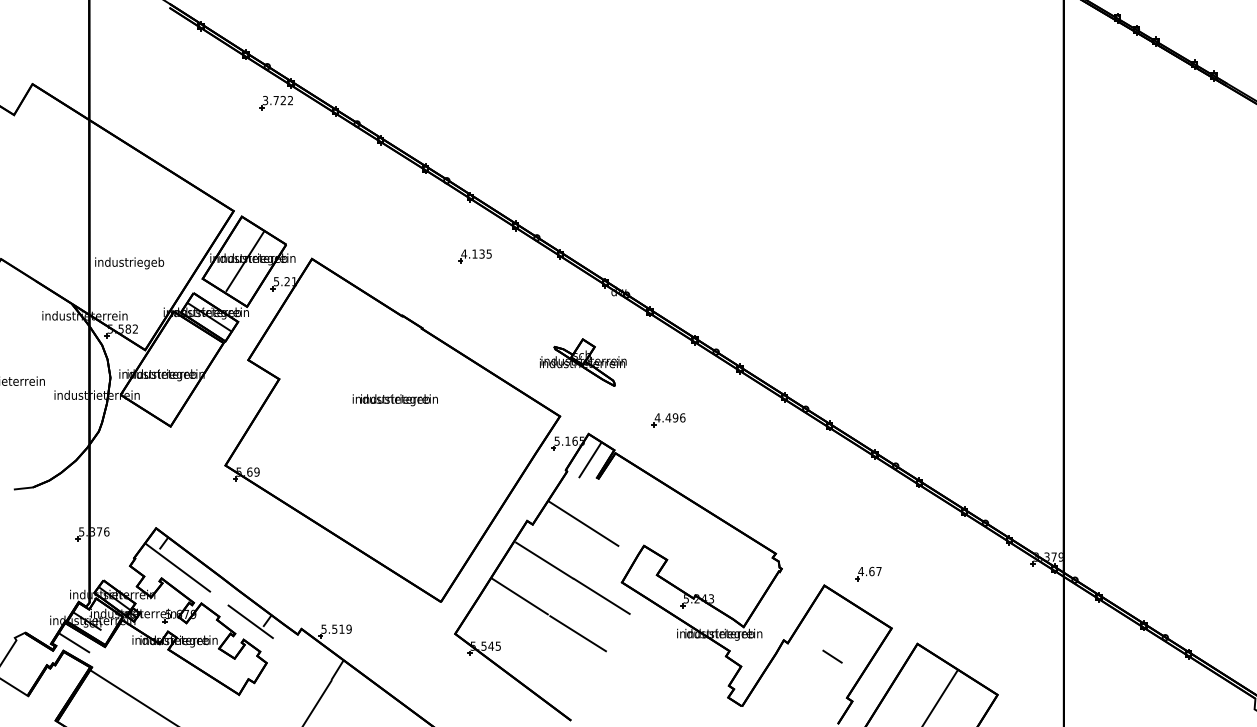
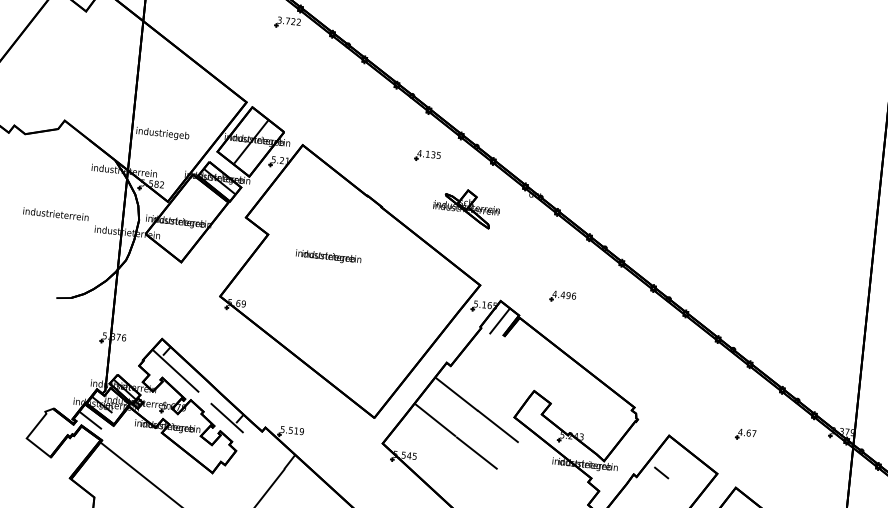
part: (583, 362) -> (466, 208), moved
text: (394, 400) -> (327, 257), moved
line: (583, 523) -> (489, 369), removed
part: (868, 573) -> (746, 434), moved
line: (832, 656) -> (661, 472), moved

